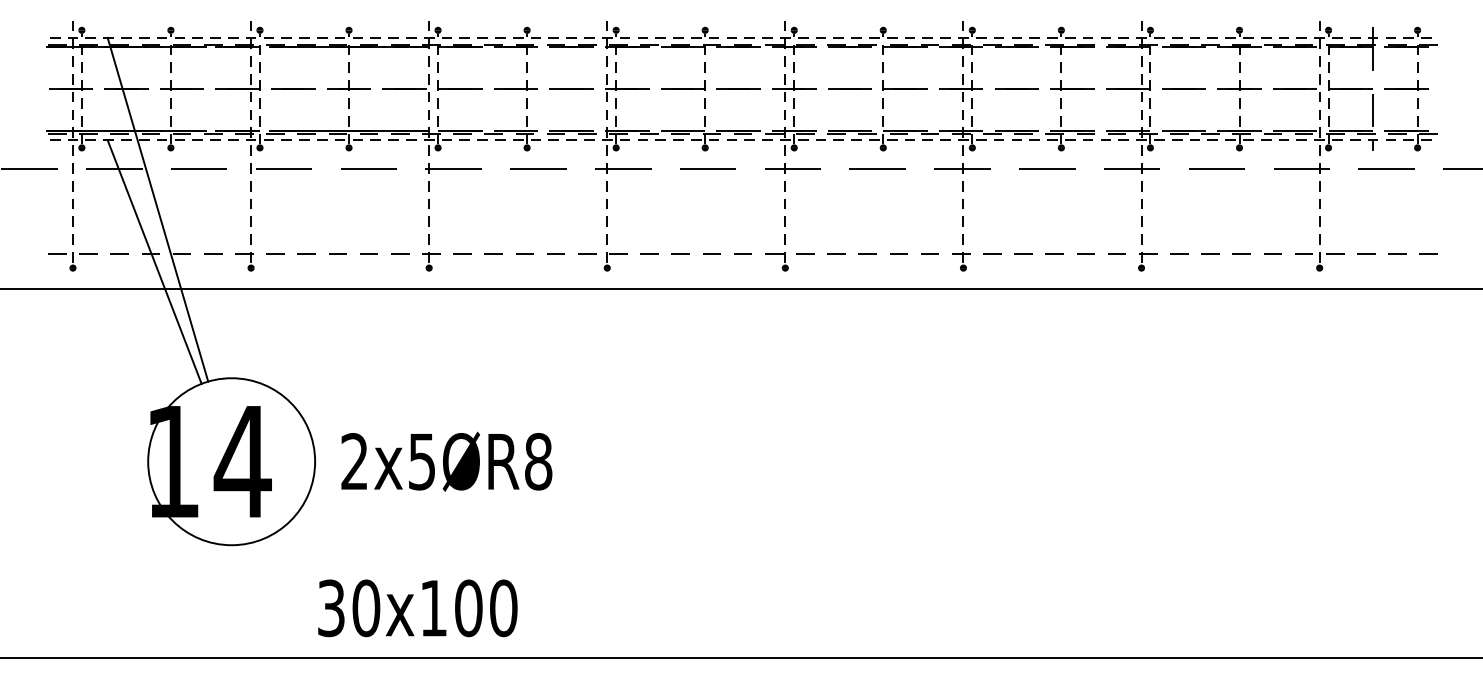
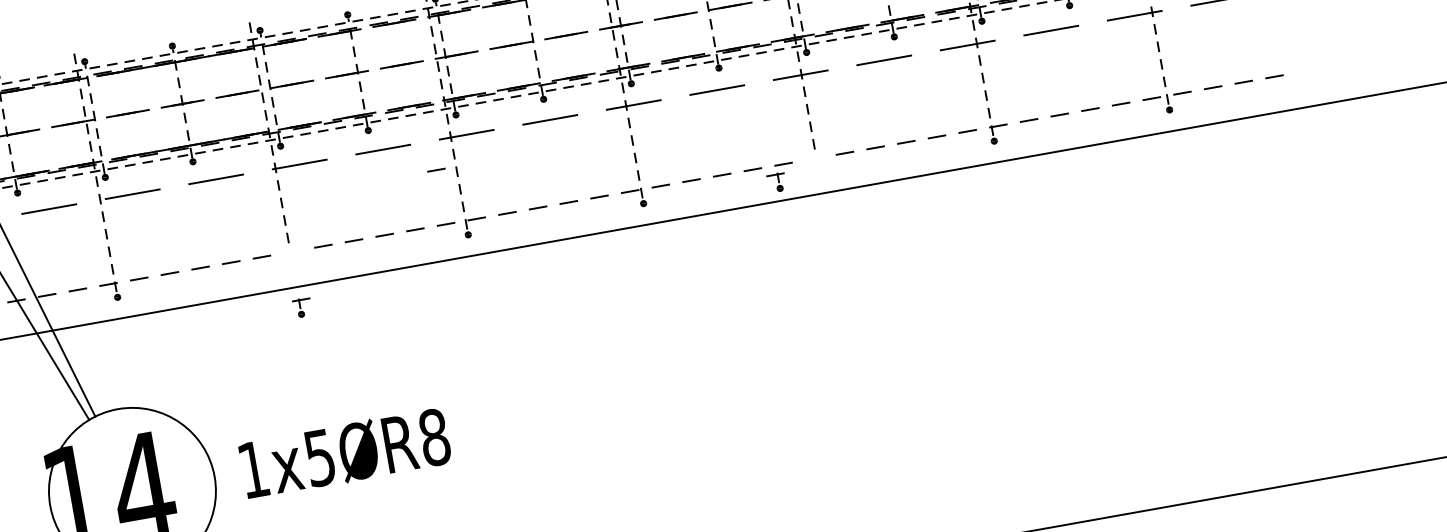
line: (587, 198) -> (436, 169), added
part: (431, 261) -> (302, 307), moved
part: (961, 261) -> (777, 182), moved
text: (354, 461) -> (253, 469), 2x5ØR8 -> 1x5ØR8

